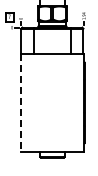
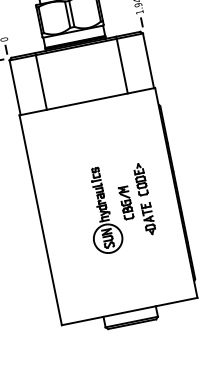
line: (20, 102) -> (39, 219), dashed -> solid
part: (57, 103) -> (119, 205), added

